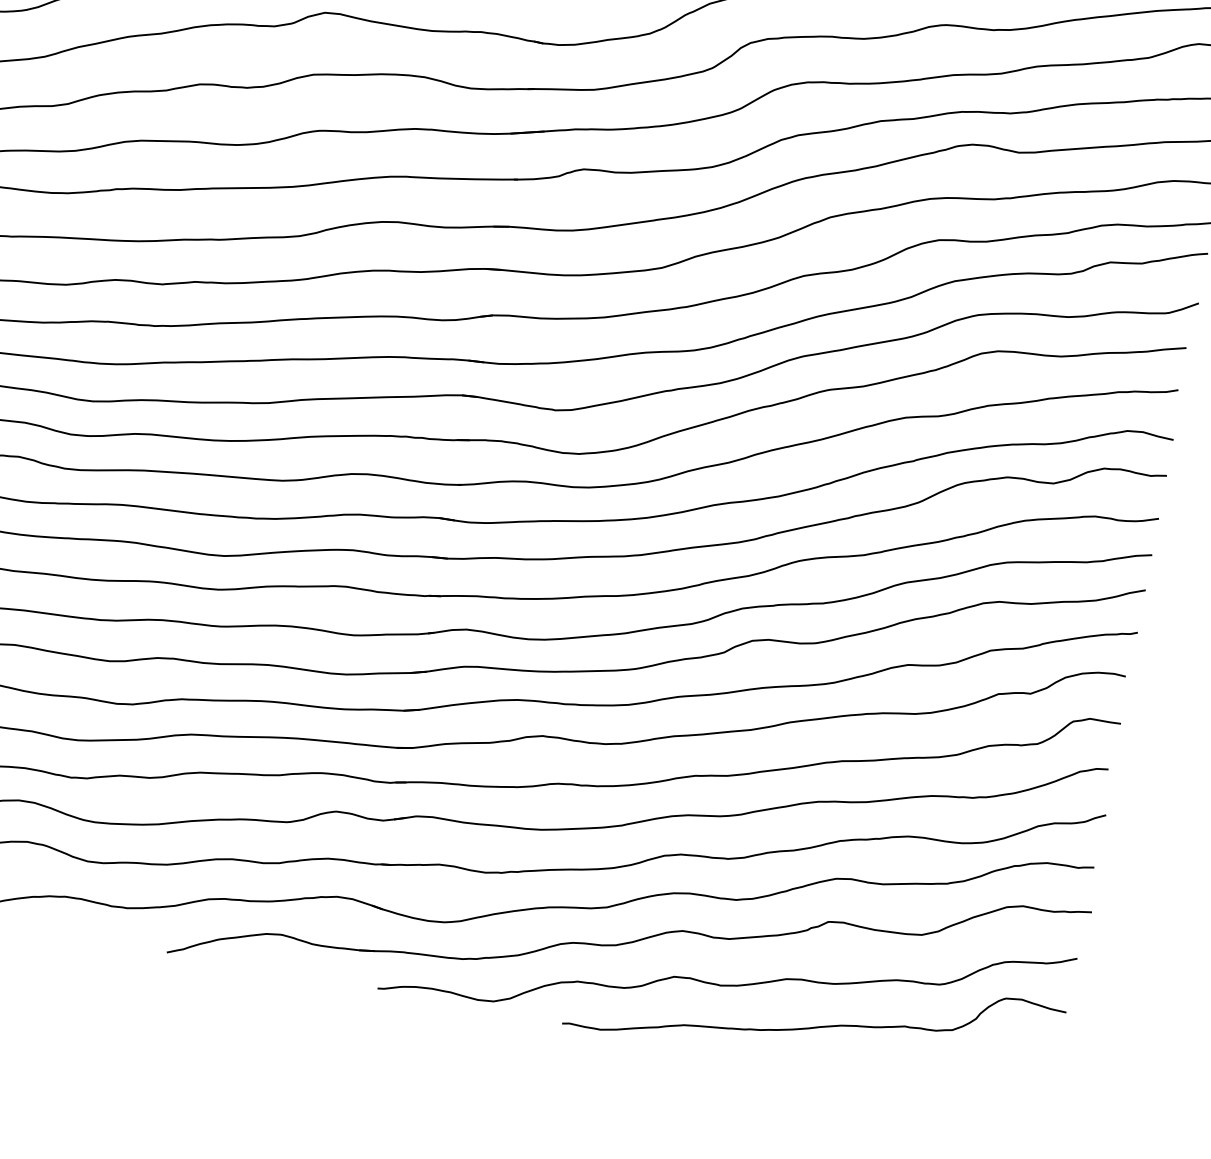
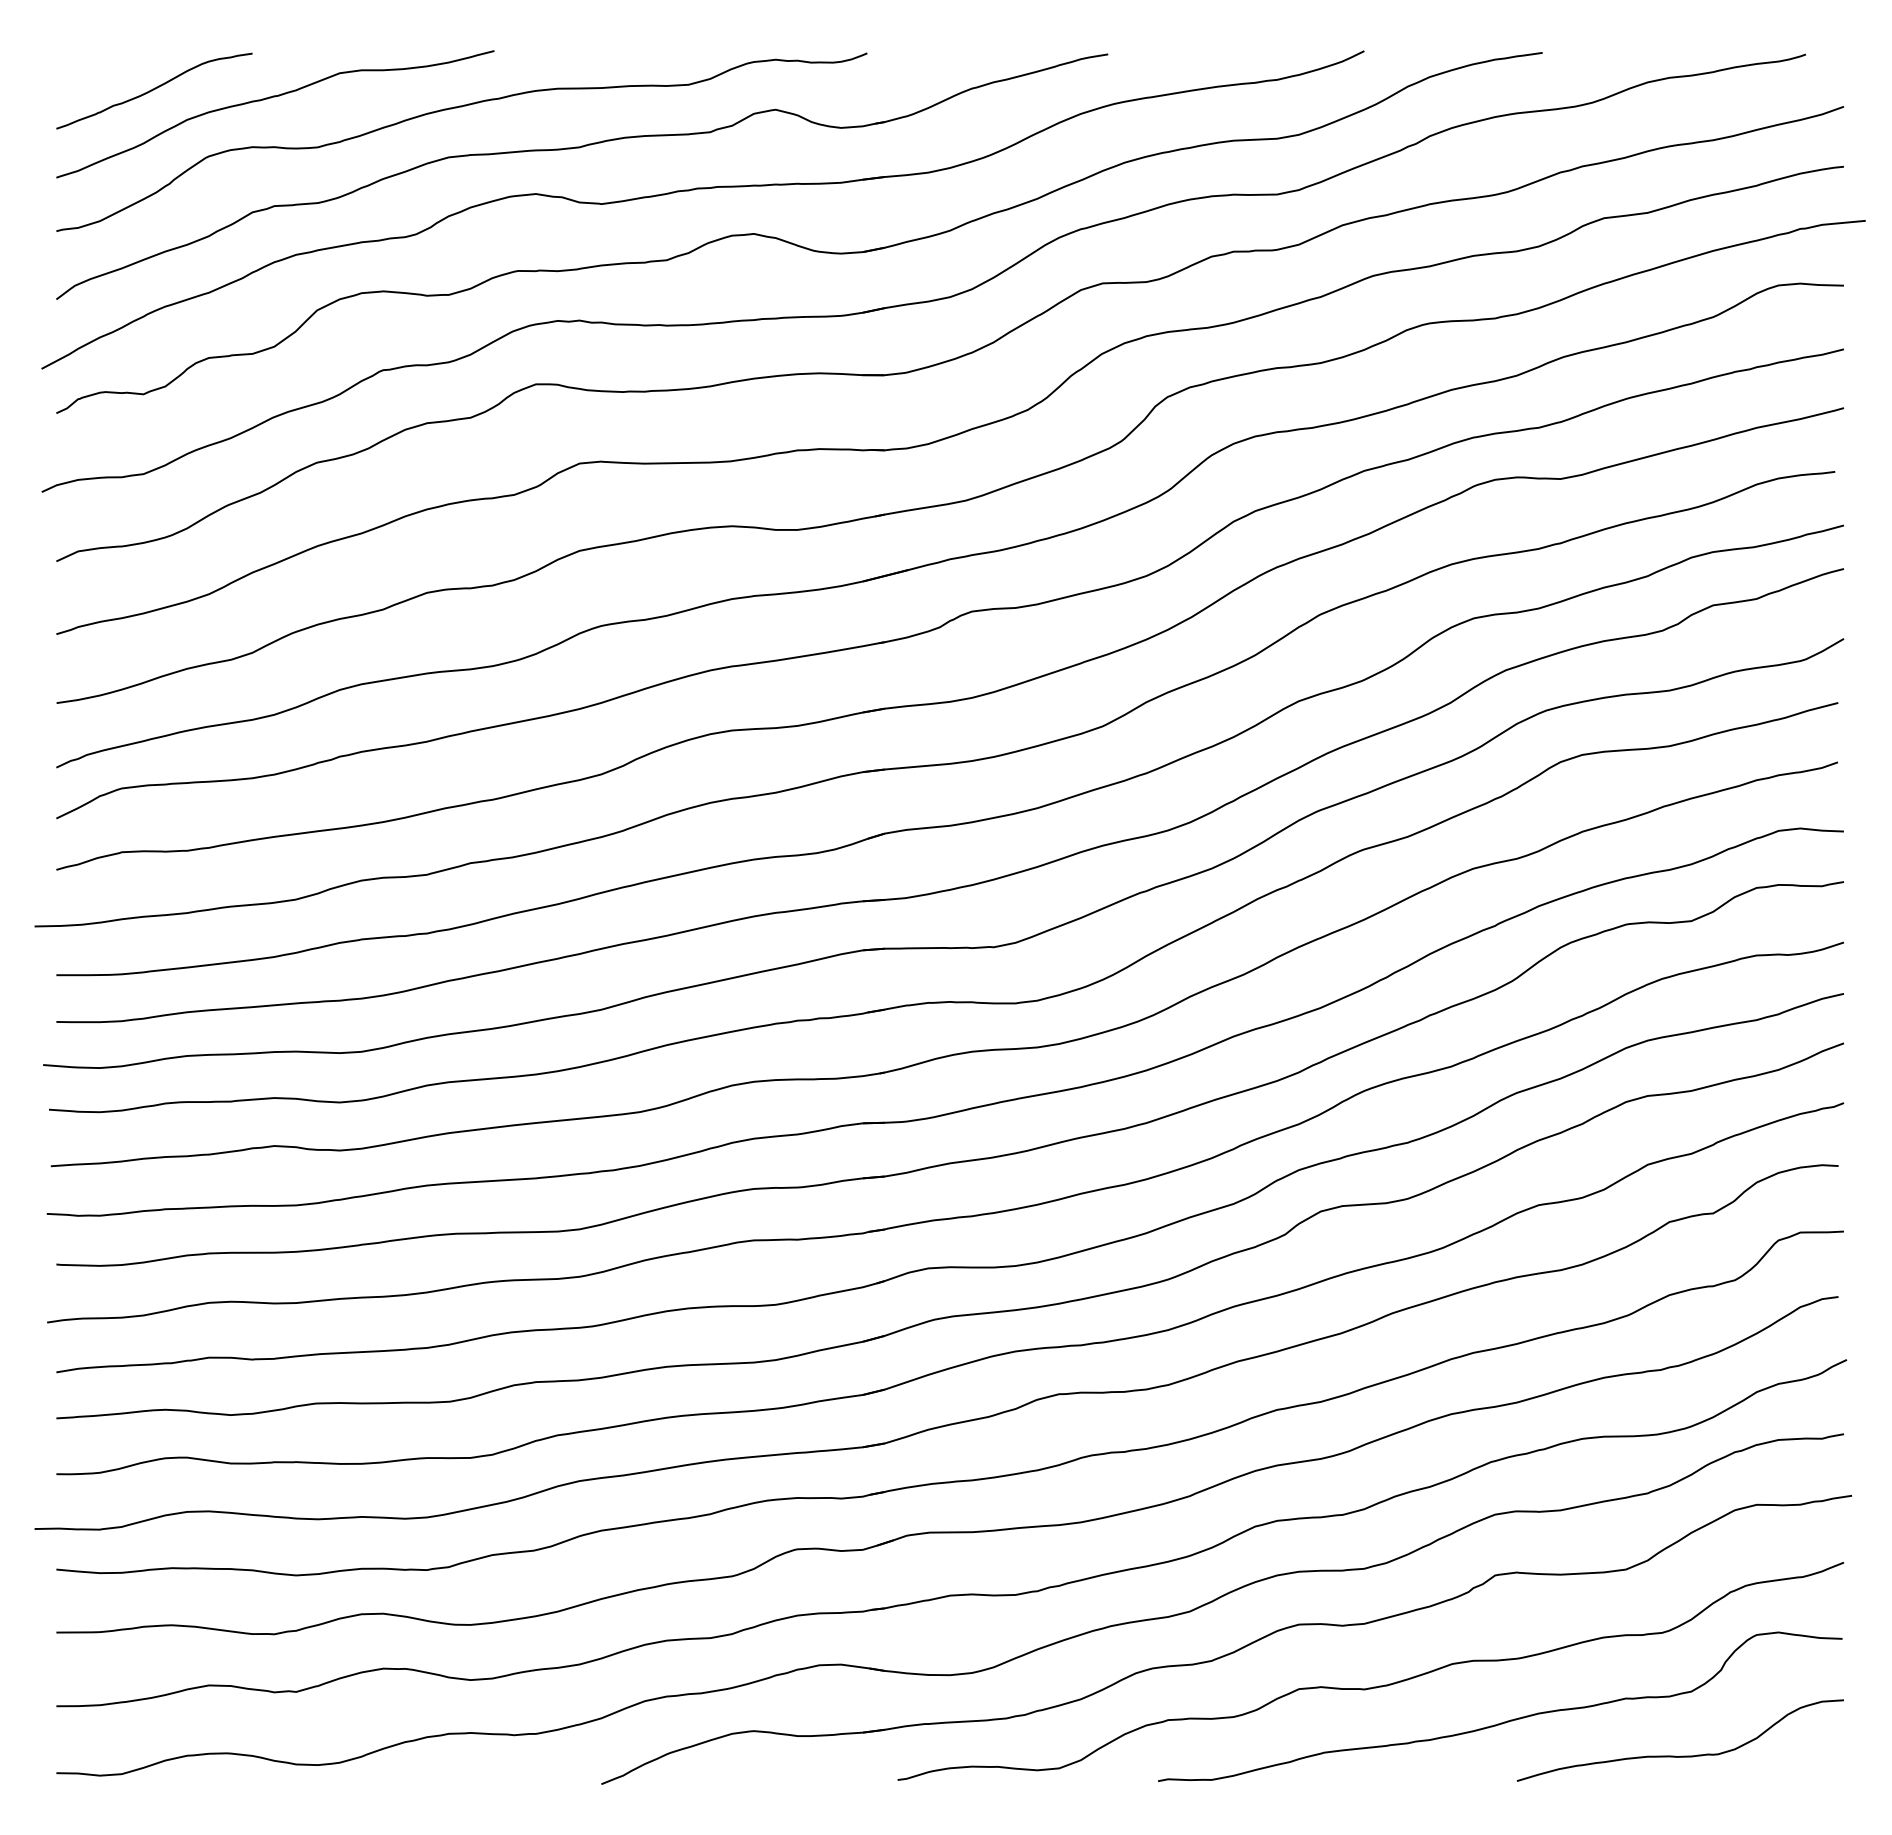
curve: (936, 1074) -> (1680, 1755), added

